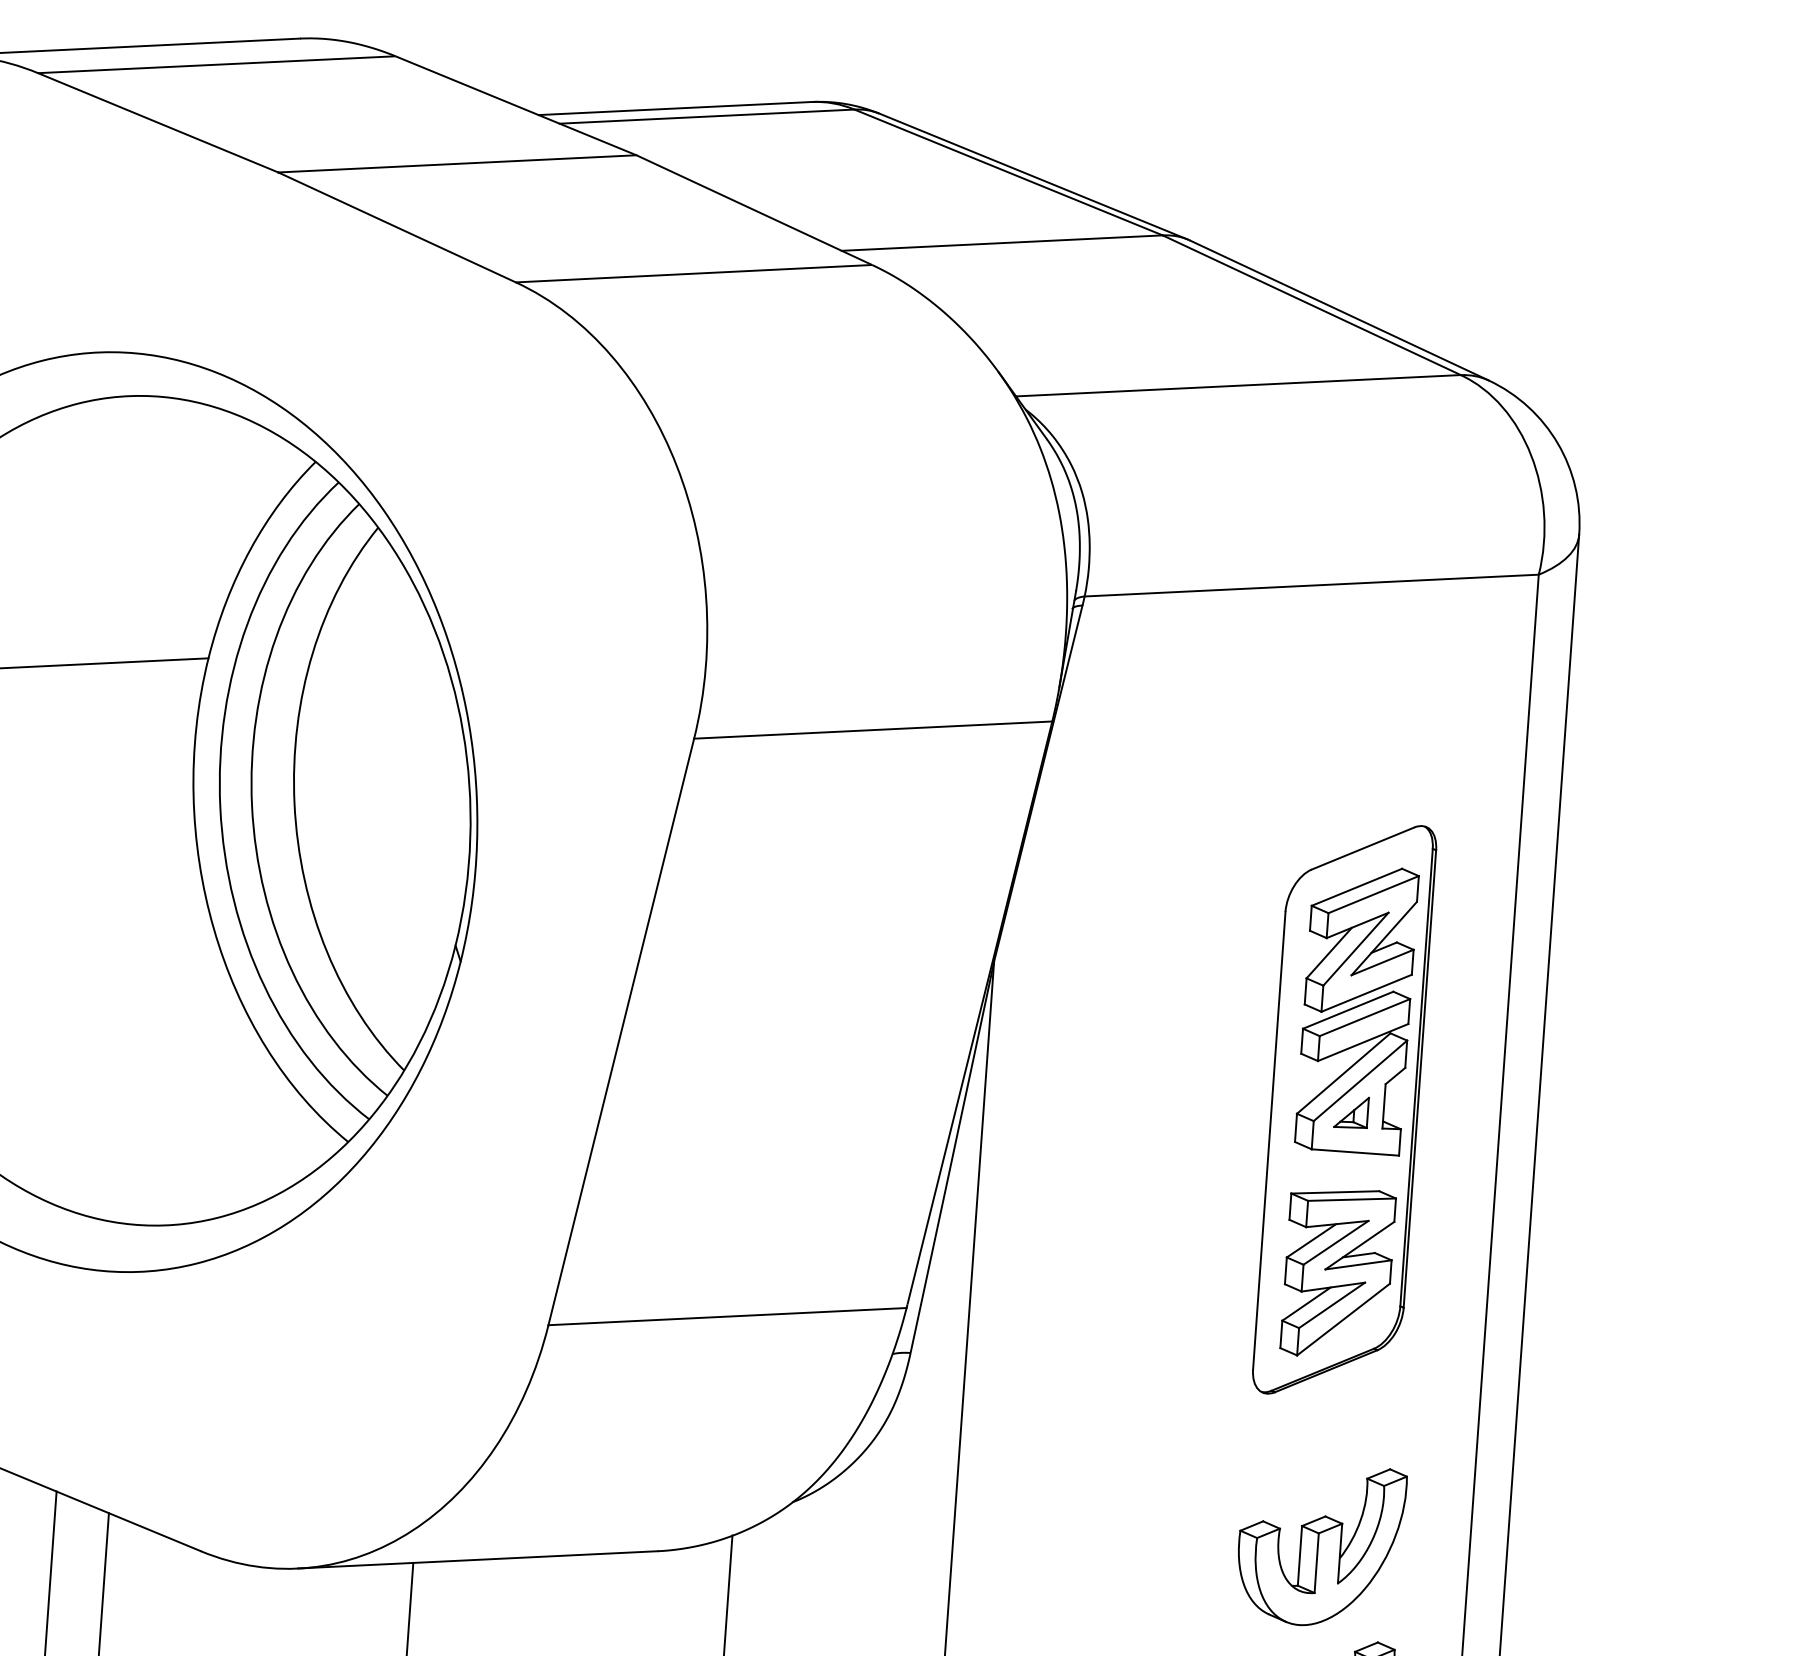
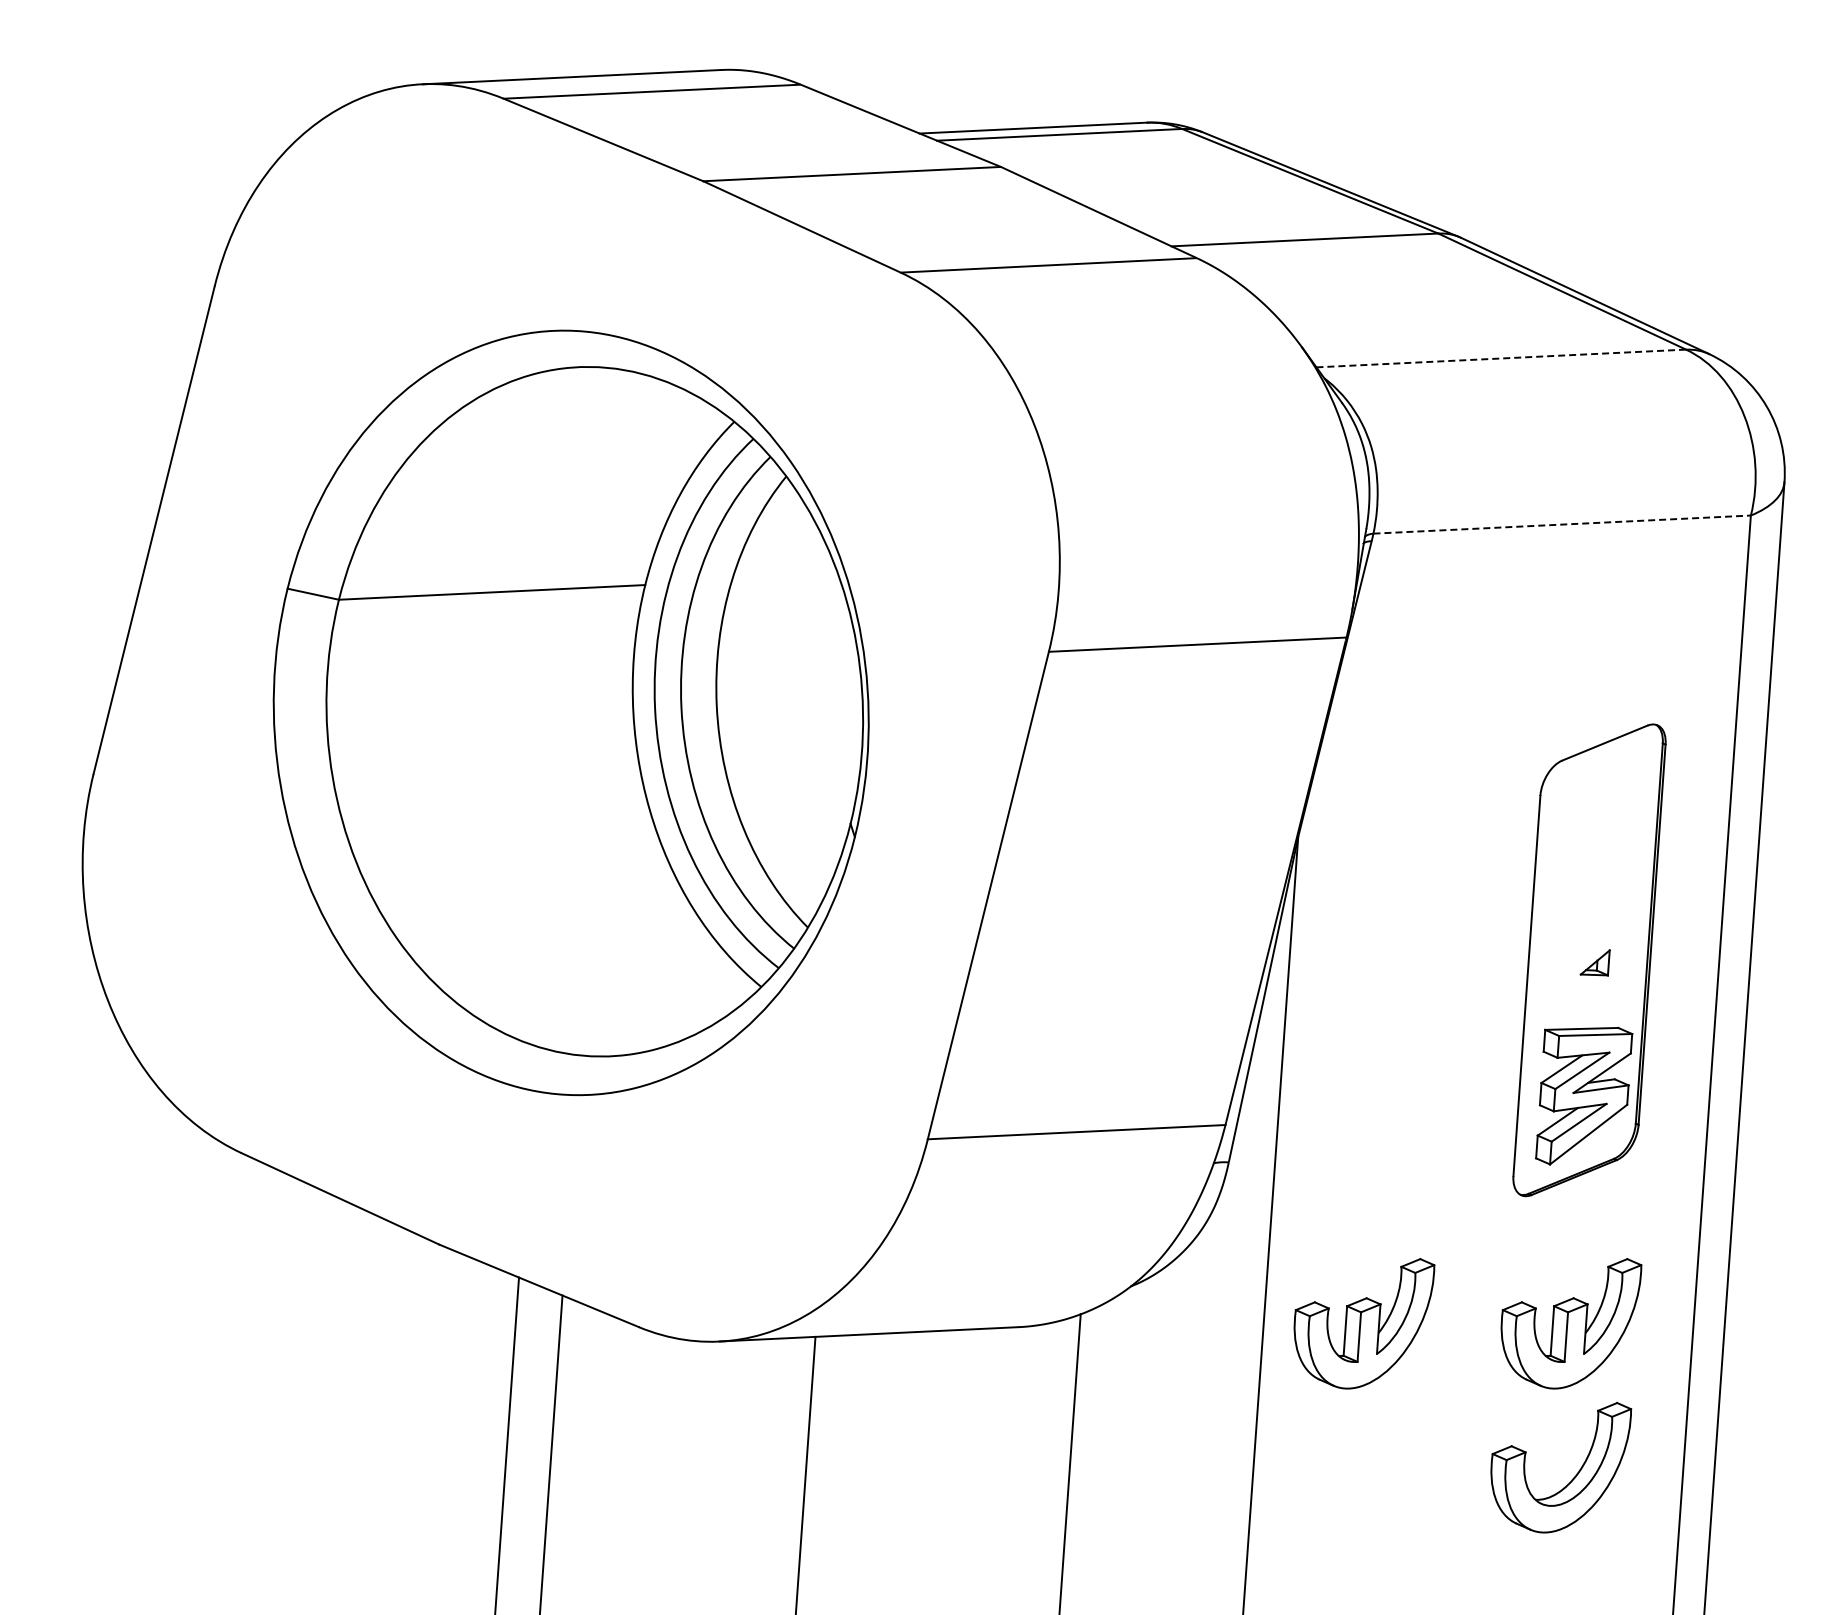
line: (1238, 385) -> (1501, 358), solid -> dashed
line: (1312, 585) -> (1562, 524), solid -> dashed
part: (1356, 1011) -> (1599, 878), removed
part: (1073, 1546) -> (1364, 1323), added

